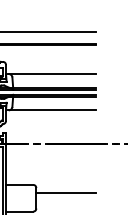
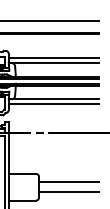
line: (51, 69) -> (54, 58), added
line: (51, 114) -> (54, 103), added
line: (66, 203) -> (69, 192), added

